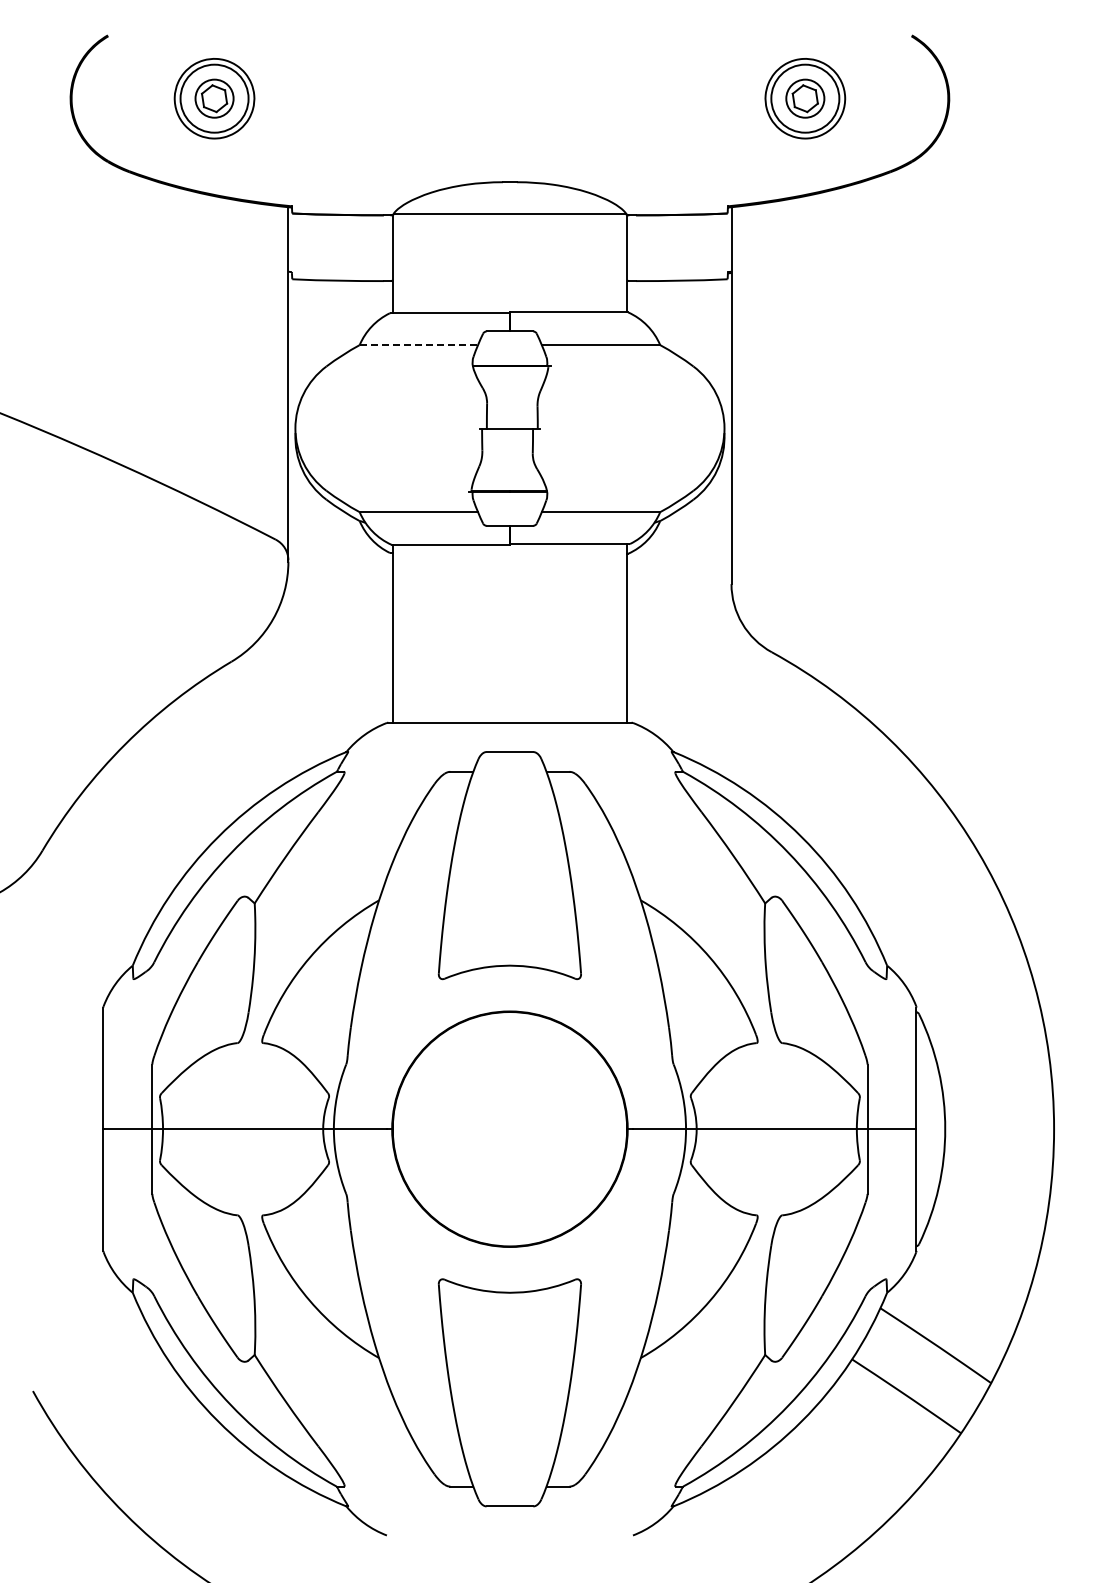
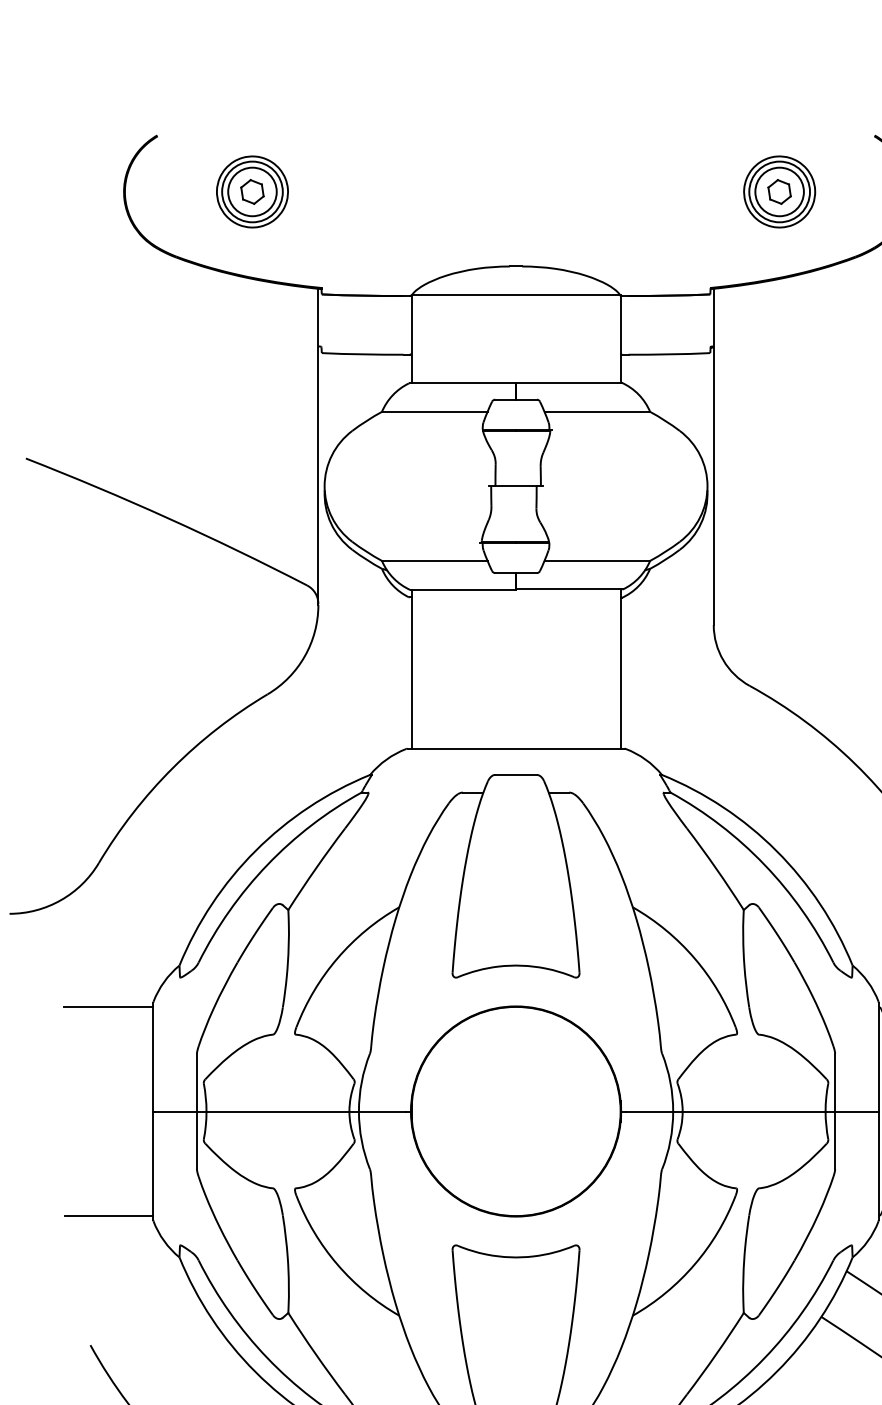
circle: (214, 98) -> (252, 191), size x1.43
circle: (805, 98) -> (779, 191), size x1.43
line: (419, 345) -> (435, 412), dashed -> solid
line: (53, 1012) -> (108, 1007), added
line: (53, 1246) -> (108, 1216), added

